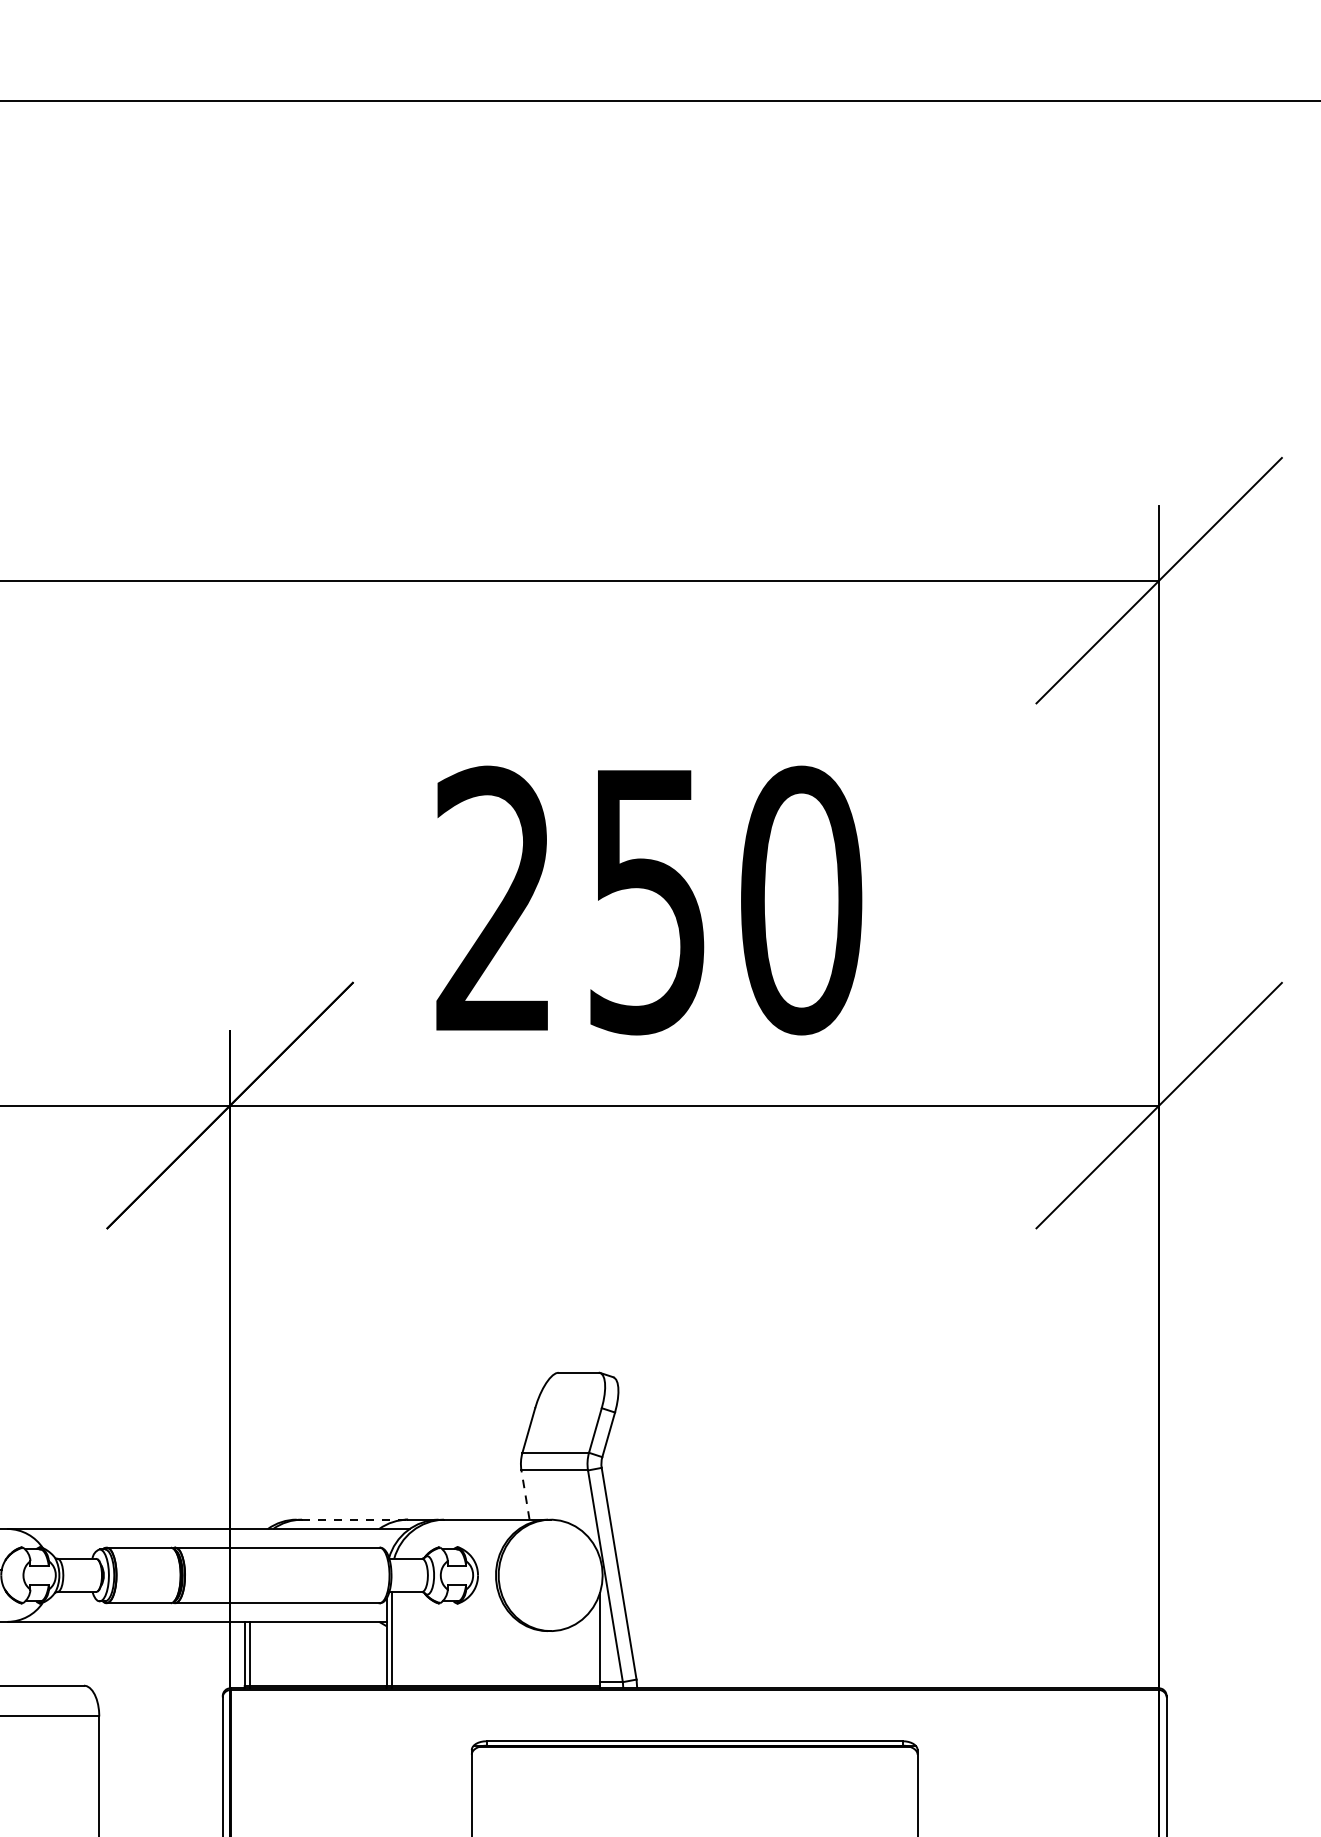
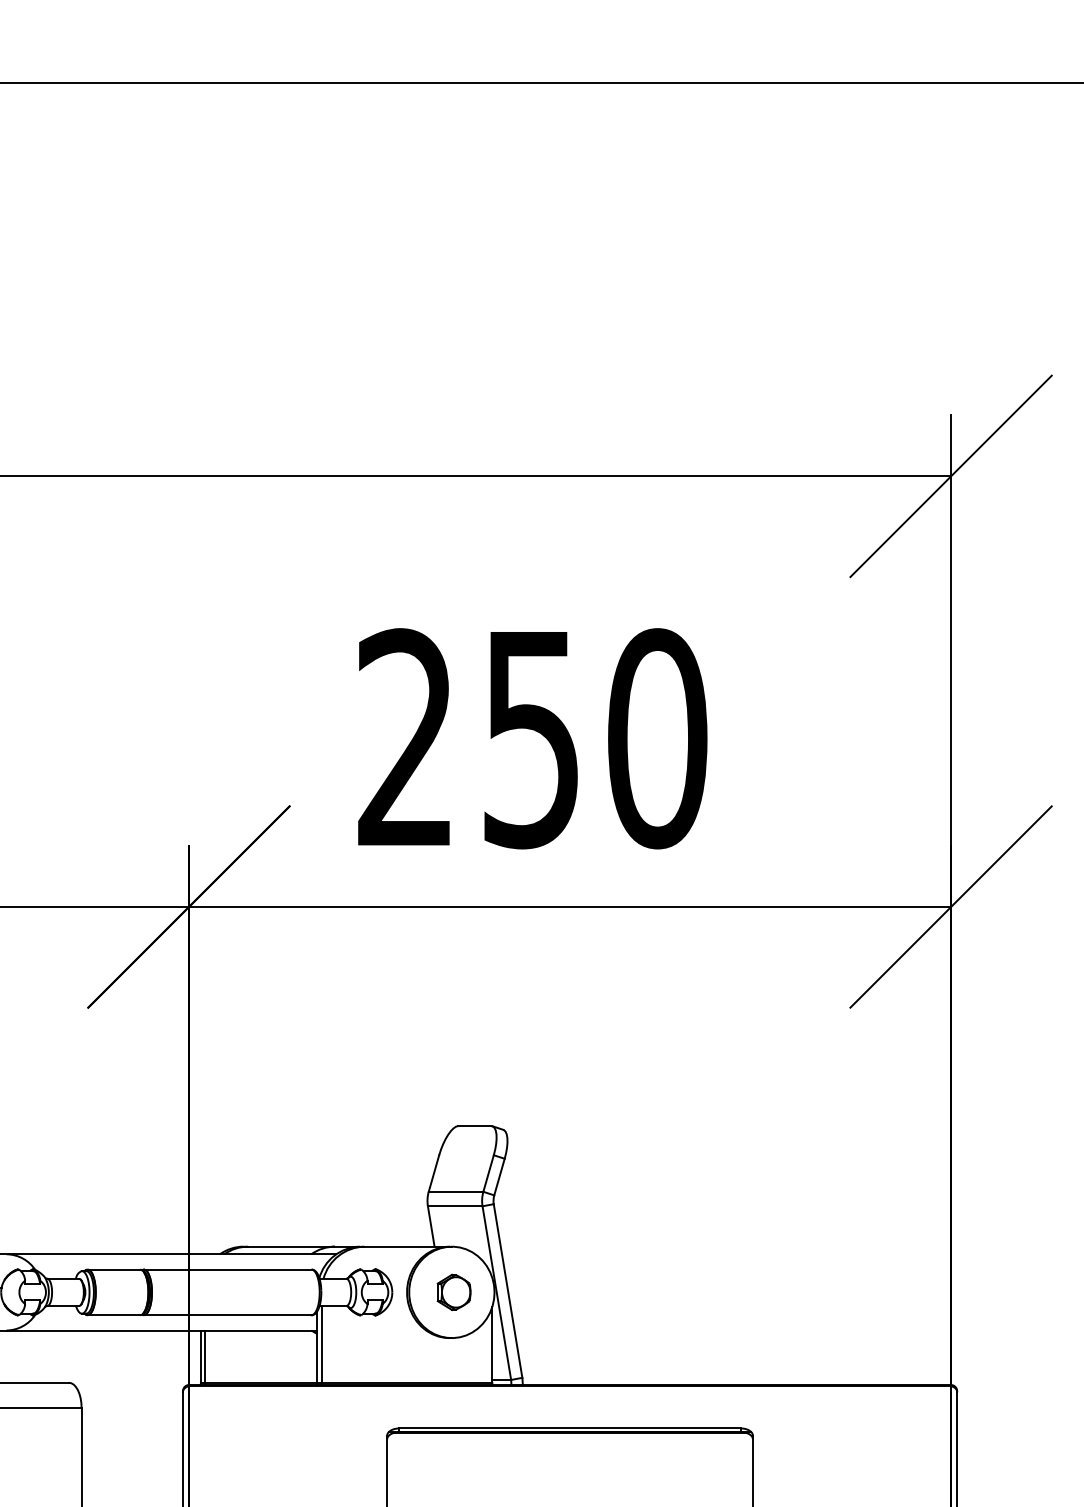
line: (525, 1493) -> (431, 1225), dashed -> solid
line: (353, 1519) -> (290, 1246), dashed -> solid
part: (552, 1574) -> (453, 1291), added

